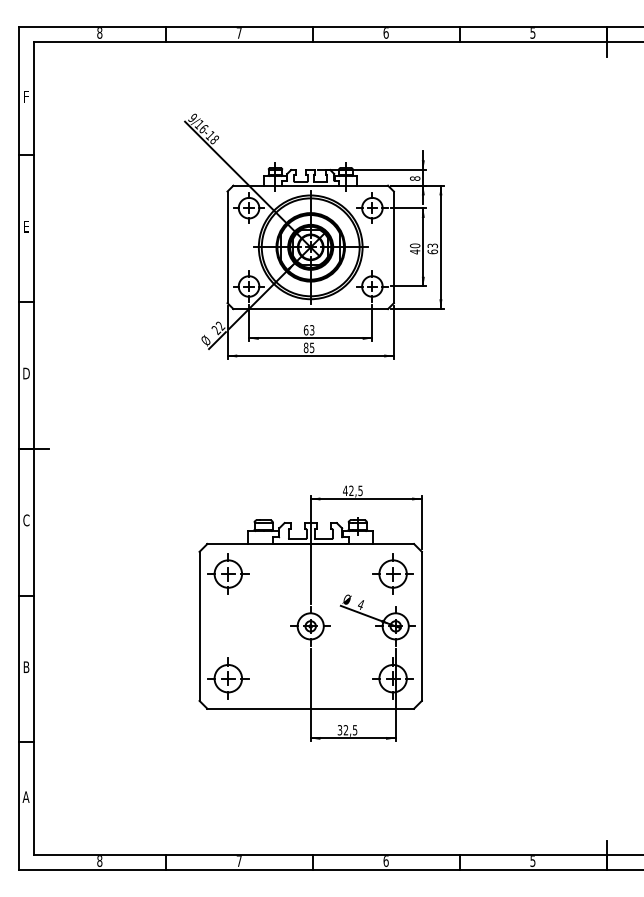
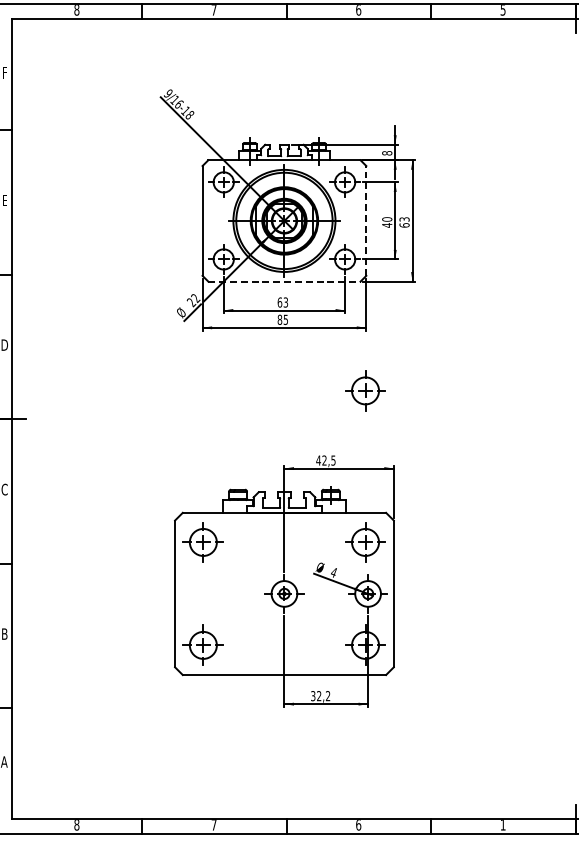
line: (393, 247) -> (365, 221), solid -> dashed
line: (311, 309) -> (285, 282), solid -> dashed
part: (392, 419) -> (364, 390), added
text: (354, 730) -> (327, 696), 32,5 -> 32,2
text: (532, 861) -> (502, 825), 5 -> 1

